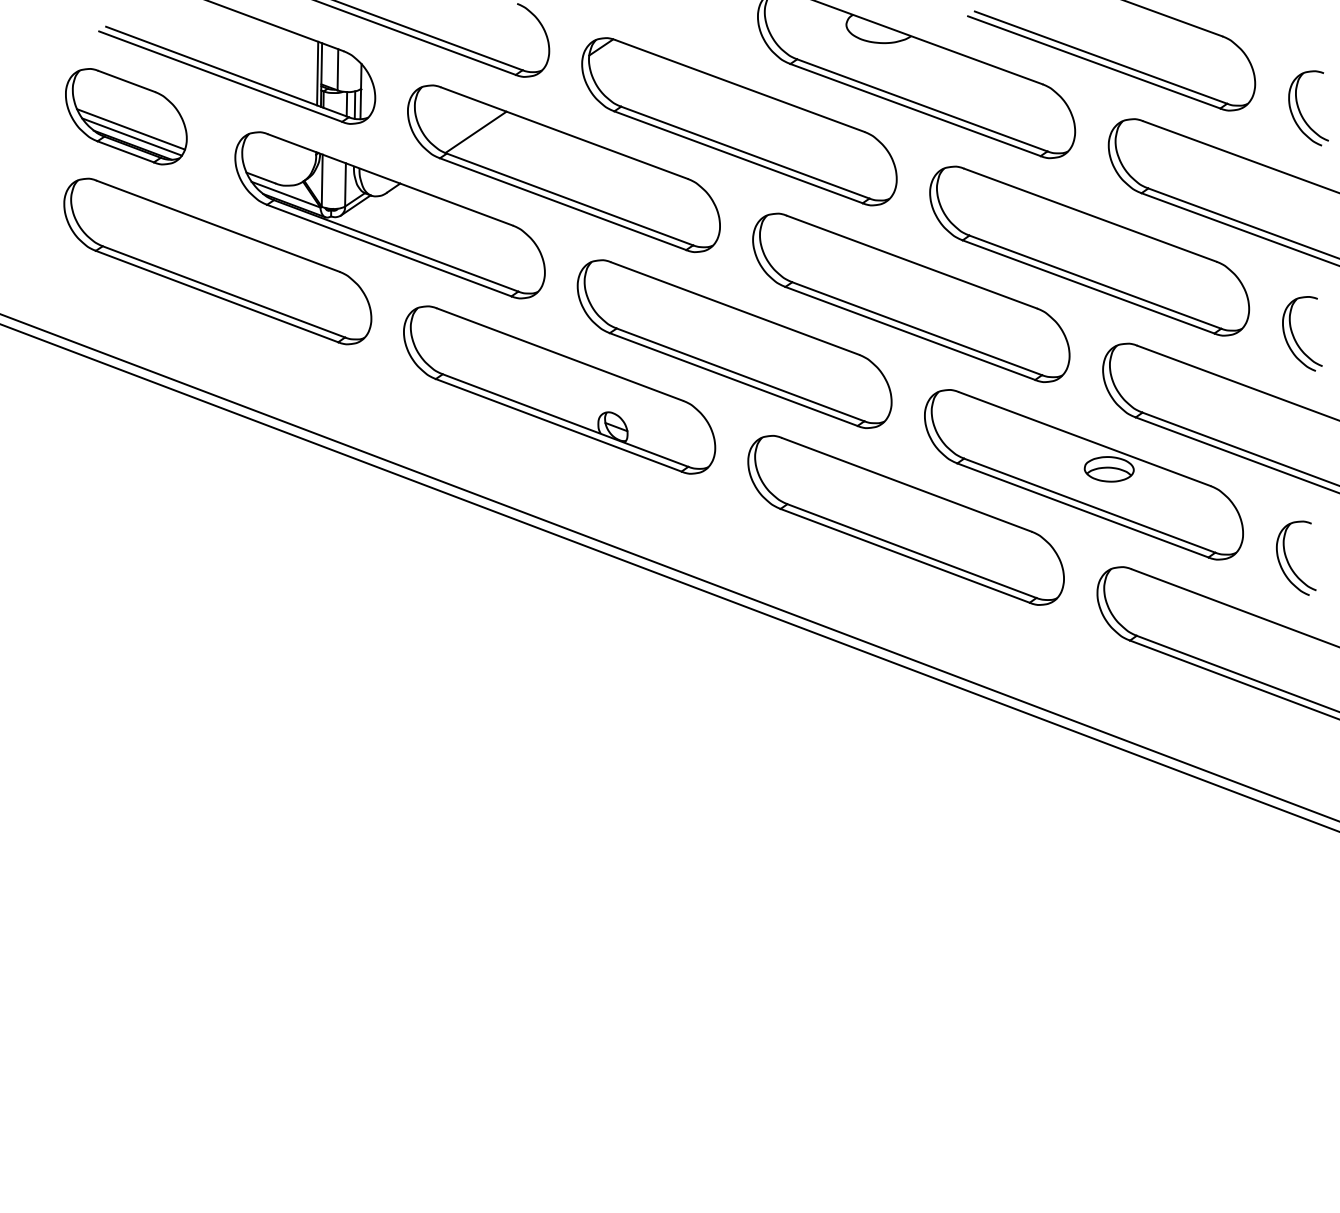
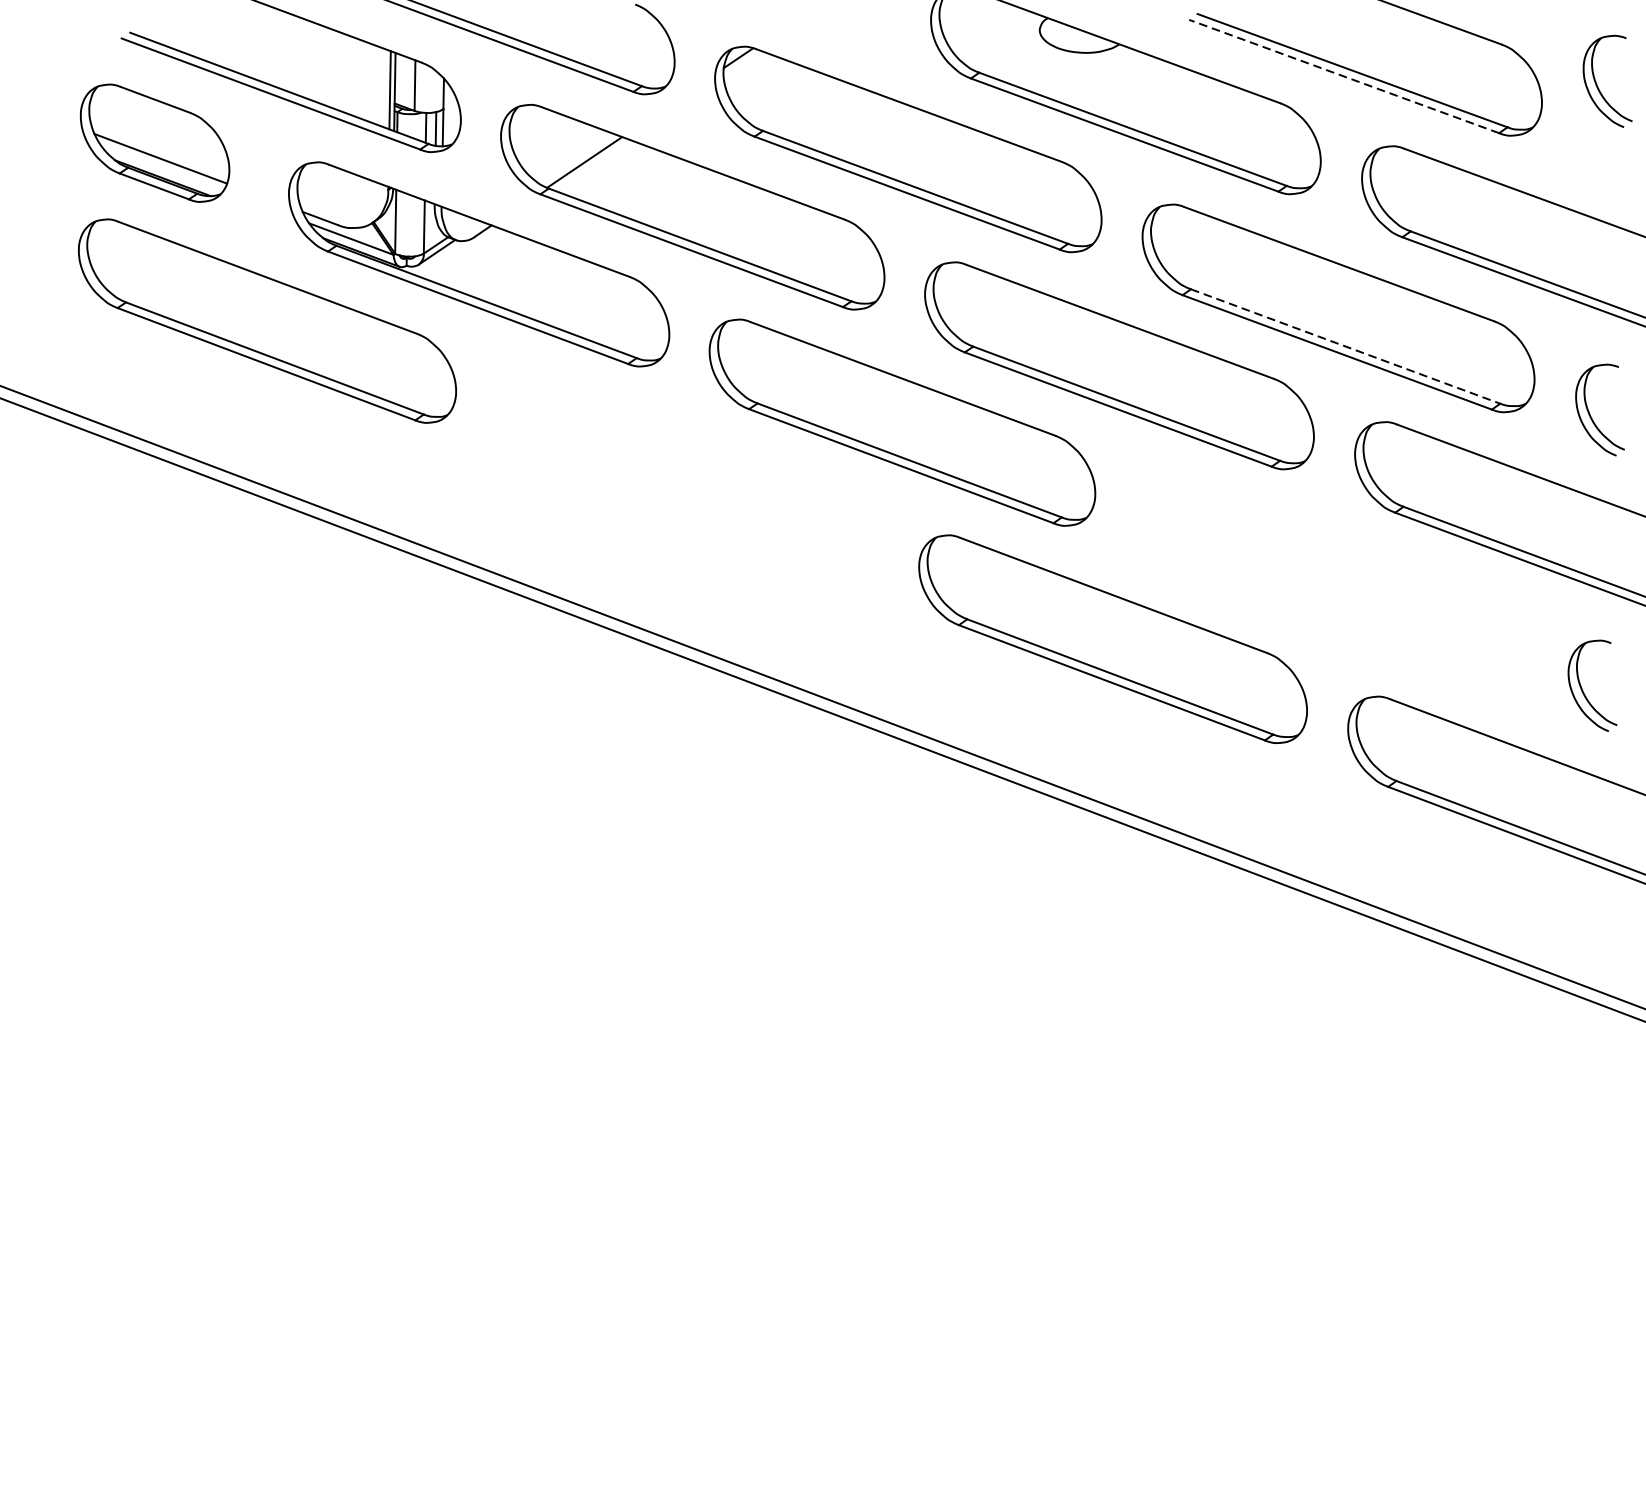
line: (1093, 62) -> (1343, 76), solid -> dashed
part: (1301, 112) -> (1598, 86), moved
line: (131, 136) -> (161, 167), removed
line: (1095, 282) -> (1345, 346), solid -> dashed
part: (559, 389) -> (687, 478), removed
part: (1083, 474) -> (1331, 582), removed

